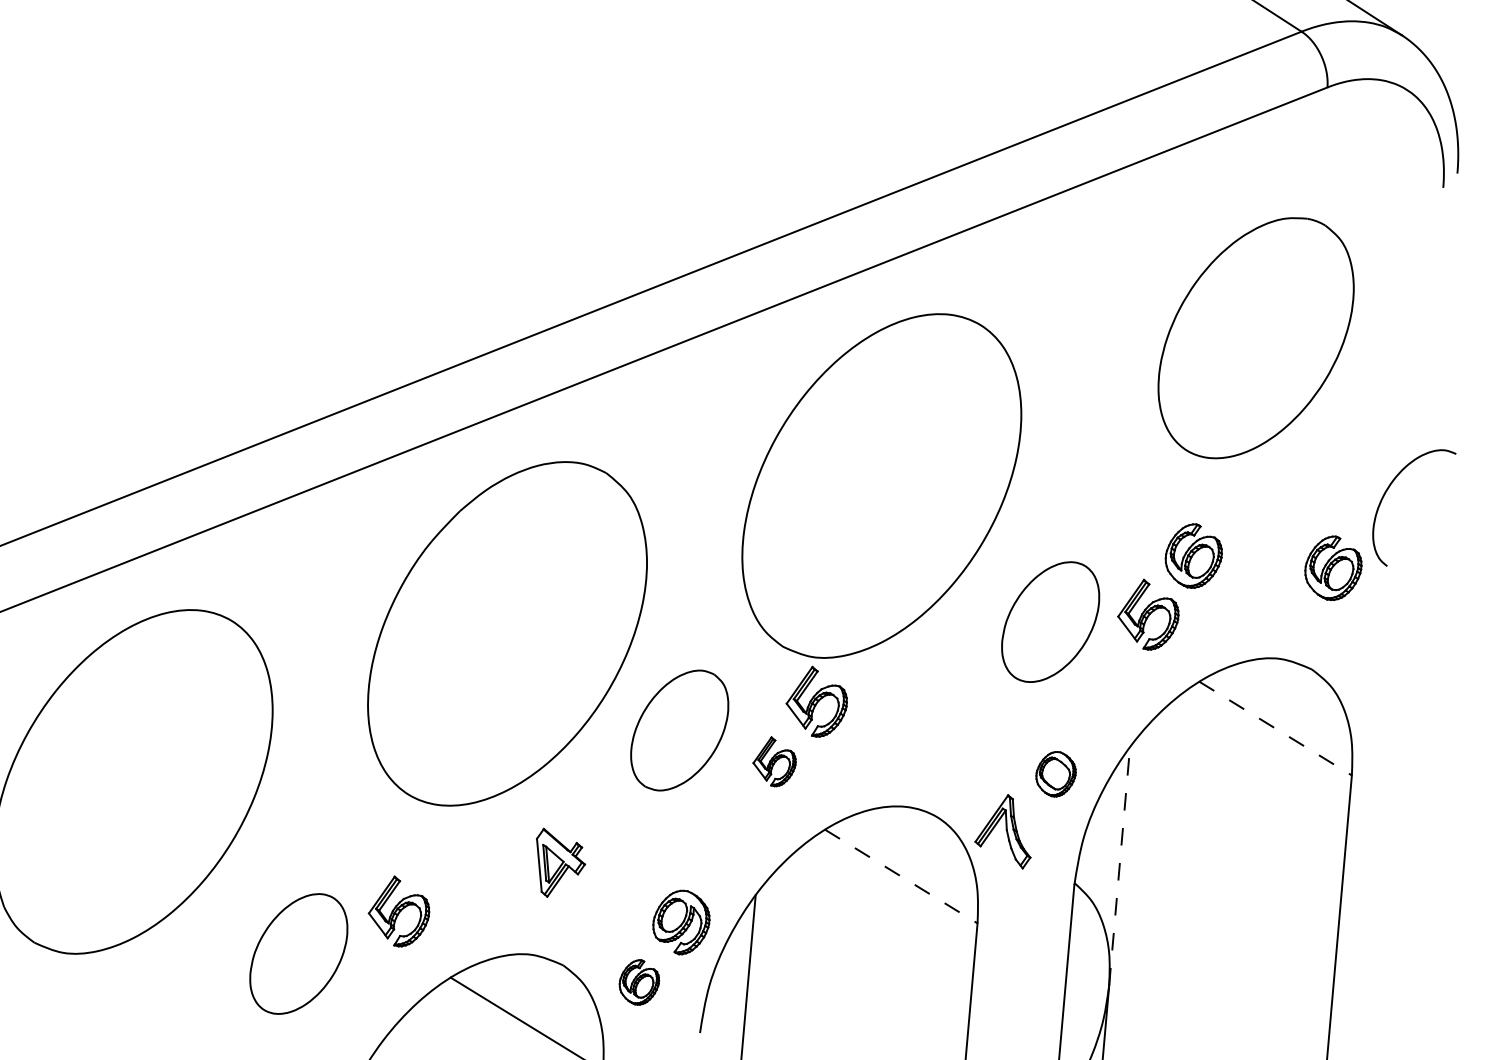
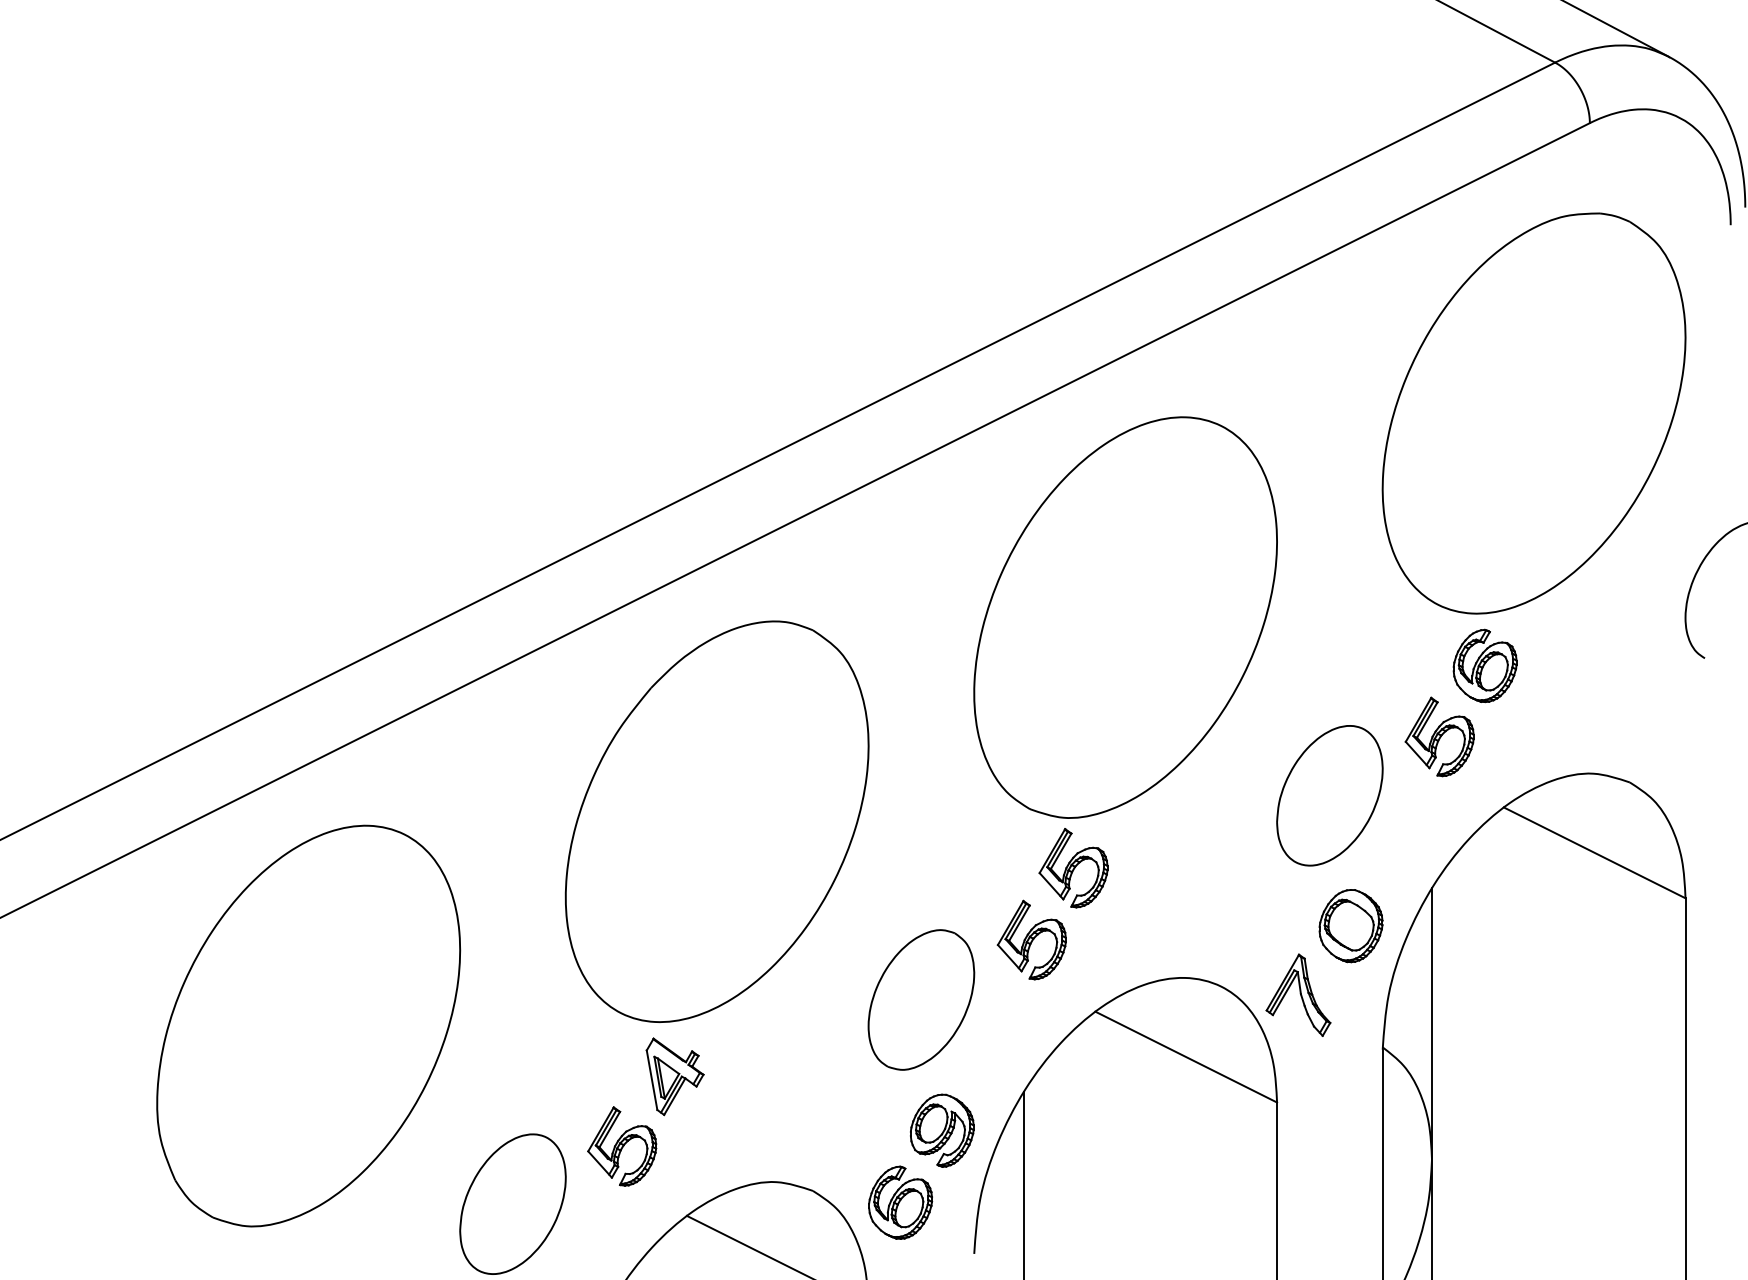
part: (1255, 338) -> (1533, 413), size x1.43
part: (1332, 567) -> (1643, 665), removed
part: (1050, 621) -> (1329, 795), moved
line: (1275, 728) -> (1594, 852), dashed -> solid
part: (679, 730) -> (921, 999), moved
part: (774, 761) -> (1031, 939), size x1.43
part: (1055, 774) -> (1350, 926), size x1.43
part: (559, 863) -> (674, 1076), moved
line: (1120, 865) -> (1432, 1023), dashed -> solid
line: (901, 876) -> (1186, 1057), dashed -> solid
part: (639, 982) -> (900, 1202), size x1.43

